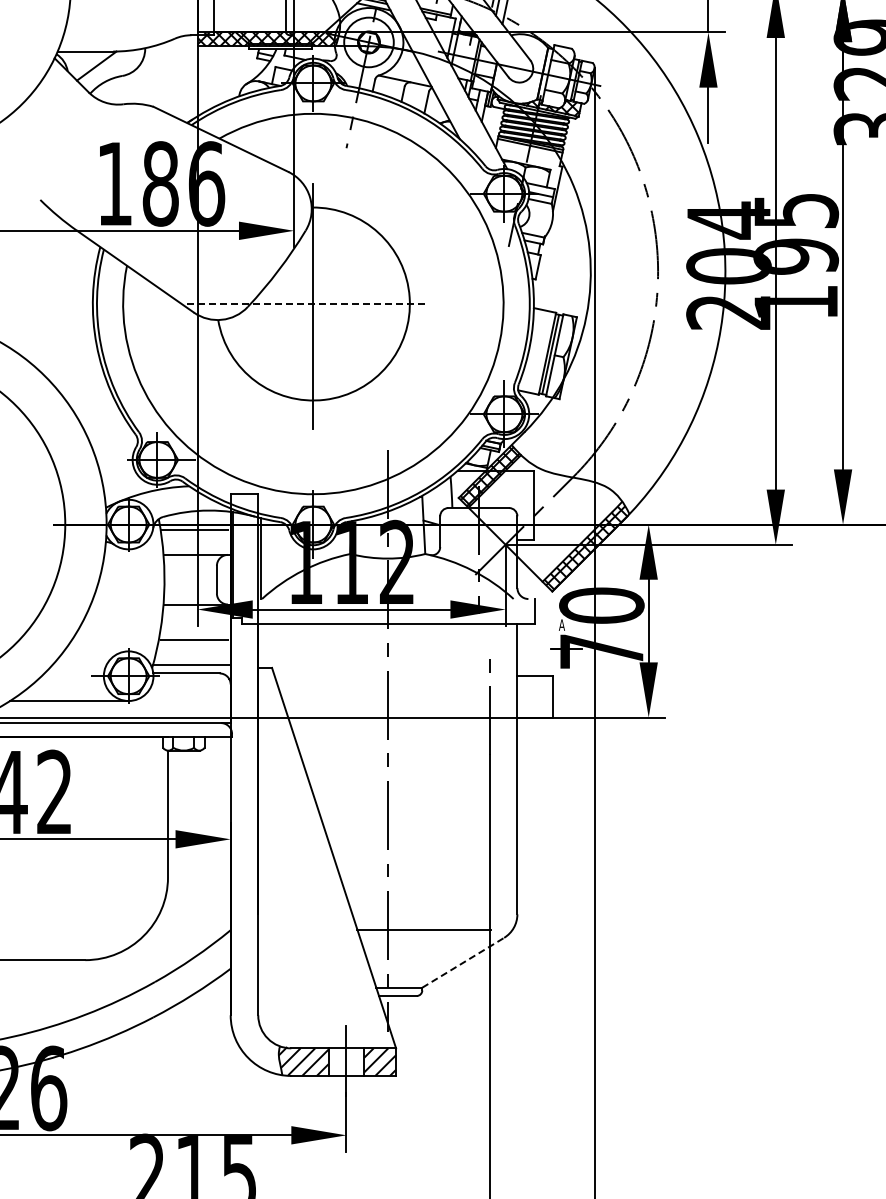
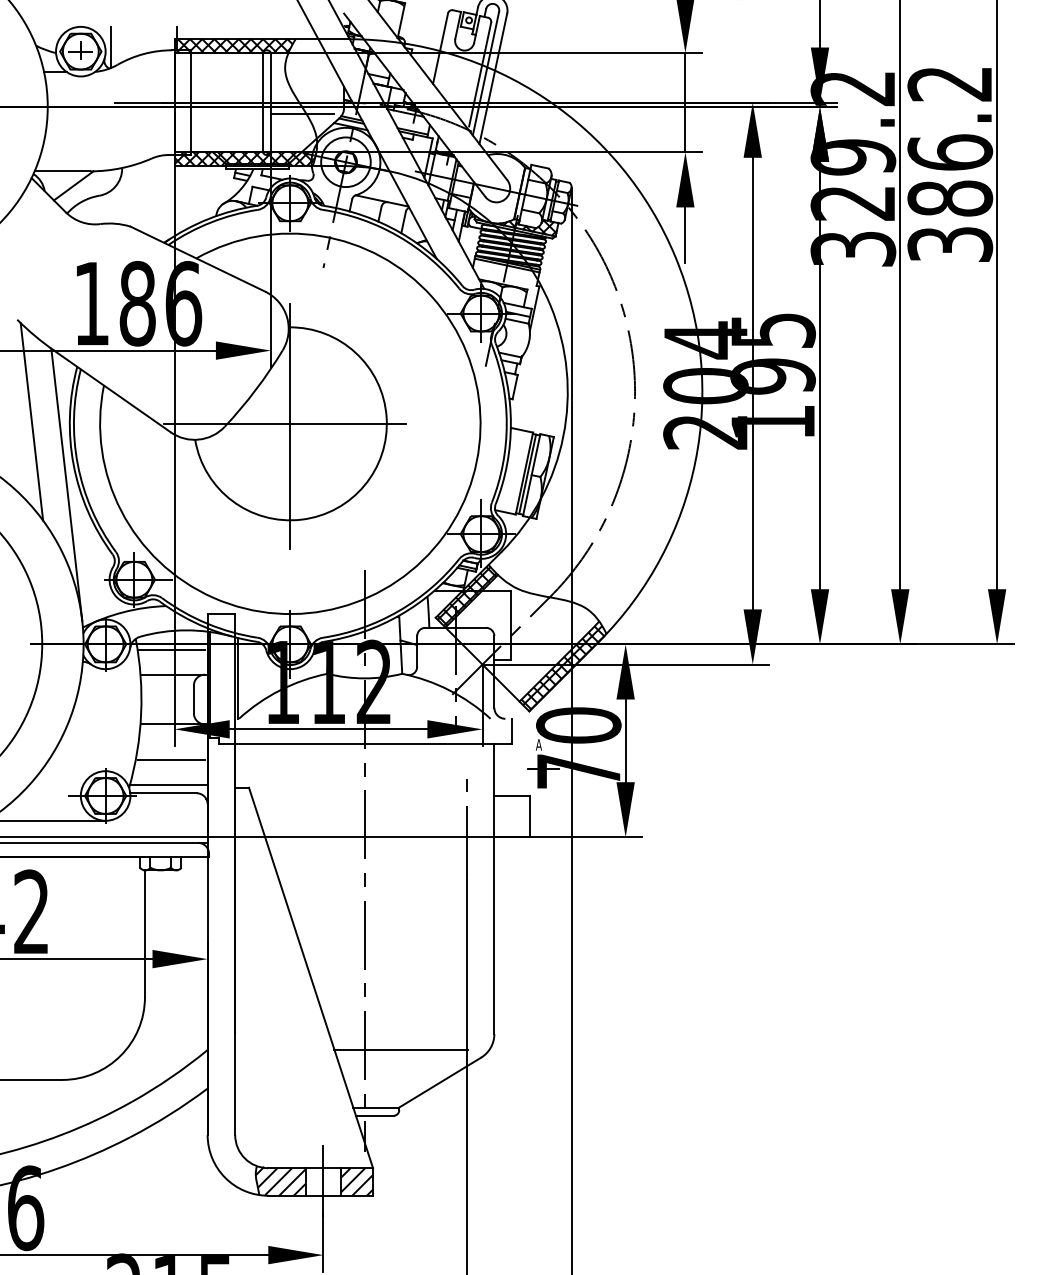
line: (54, 301) -> (31, 421), added
line: (308, 303) -> (285, 423), dashed -> solid
line: (89, 364) -> (66, 484), added
line: (463, 962) -> (440, 1082), dashed -> solid

